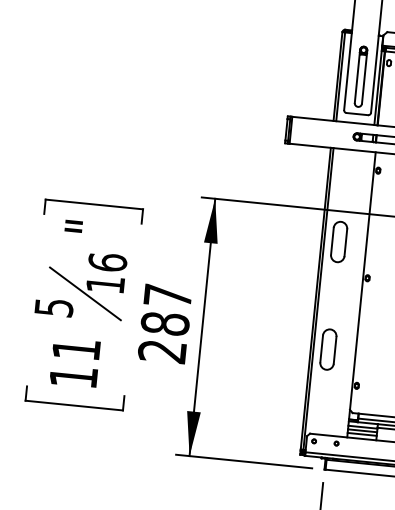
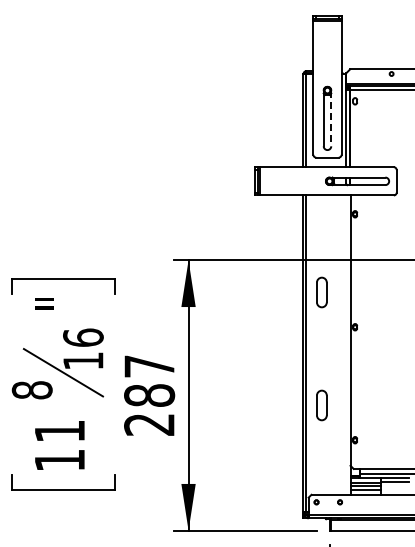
line: (364, 77) -> (331, 118), solid -> dashed
part: (338, 241) -> (321, 292), size x0.7
text: (53, 307) -> (31, 390), 5 -> 8
part: (328, 349) -> (321, 405), size x0.7

